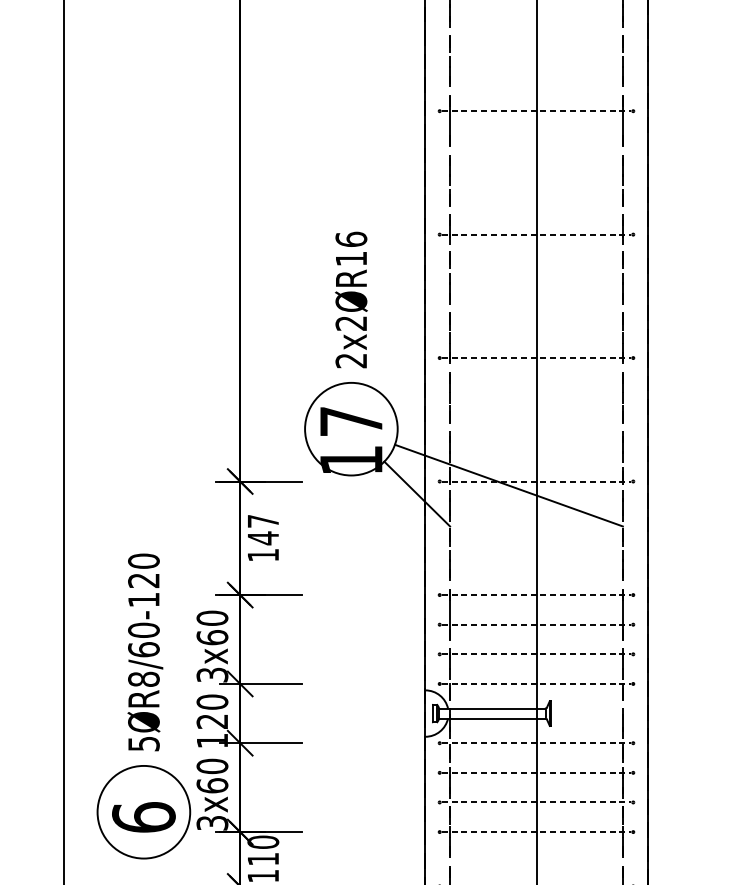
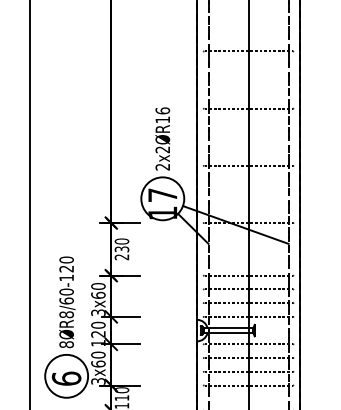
text: (262, 538) -> (121, 249), 147 -> 230
text: (143, 743) -> (66, 344), 5ØR8/60-120 -> 8ØR8/60-120

